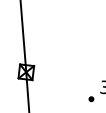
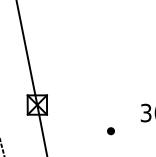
part: (91, 99) -> (110, 131), moved

